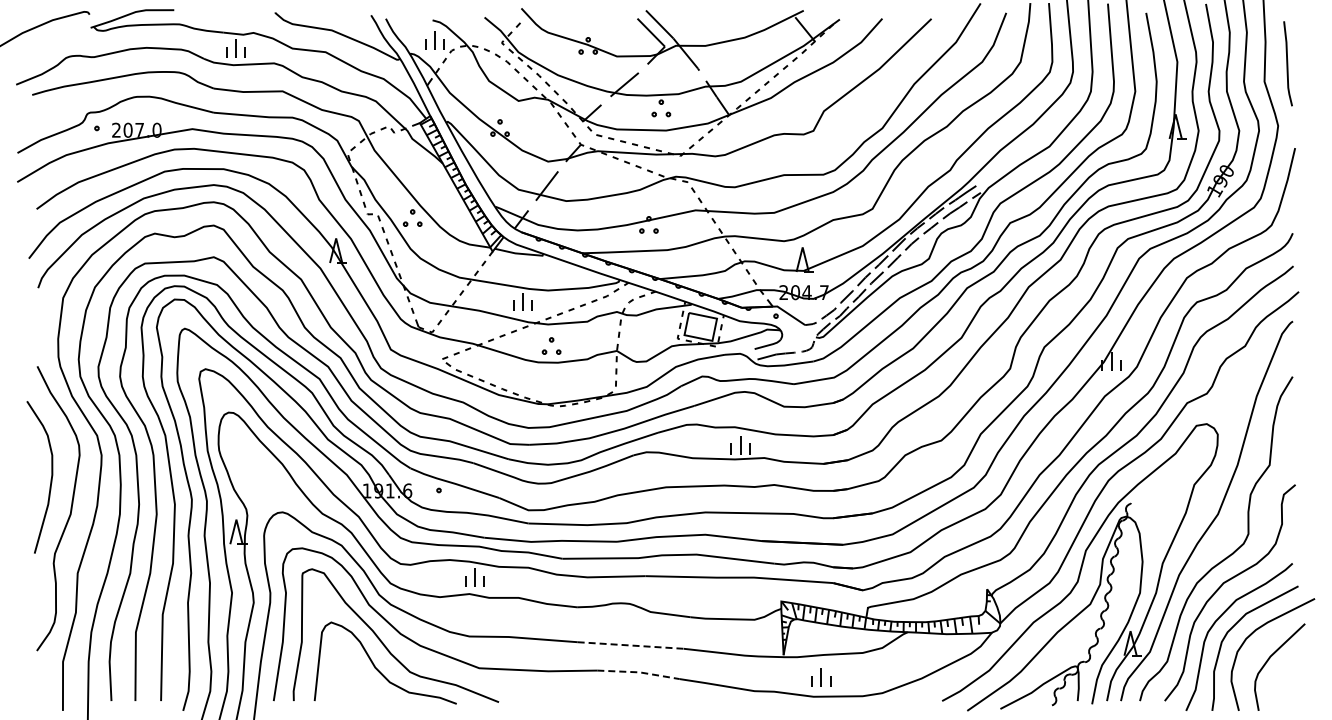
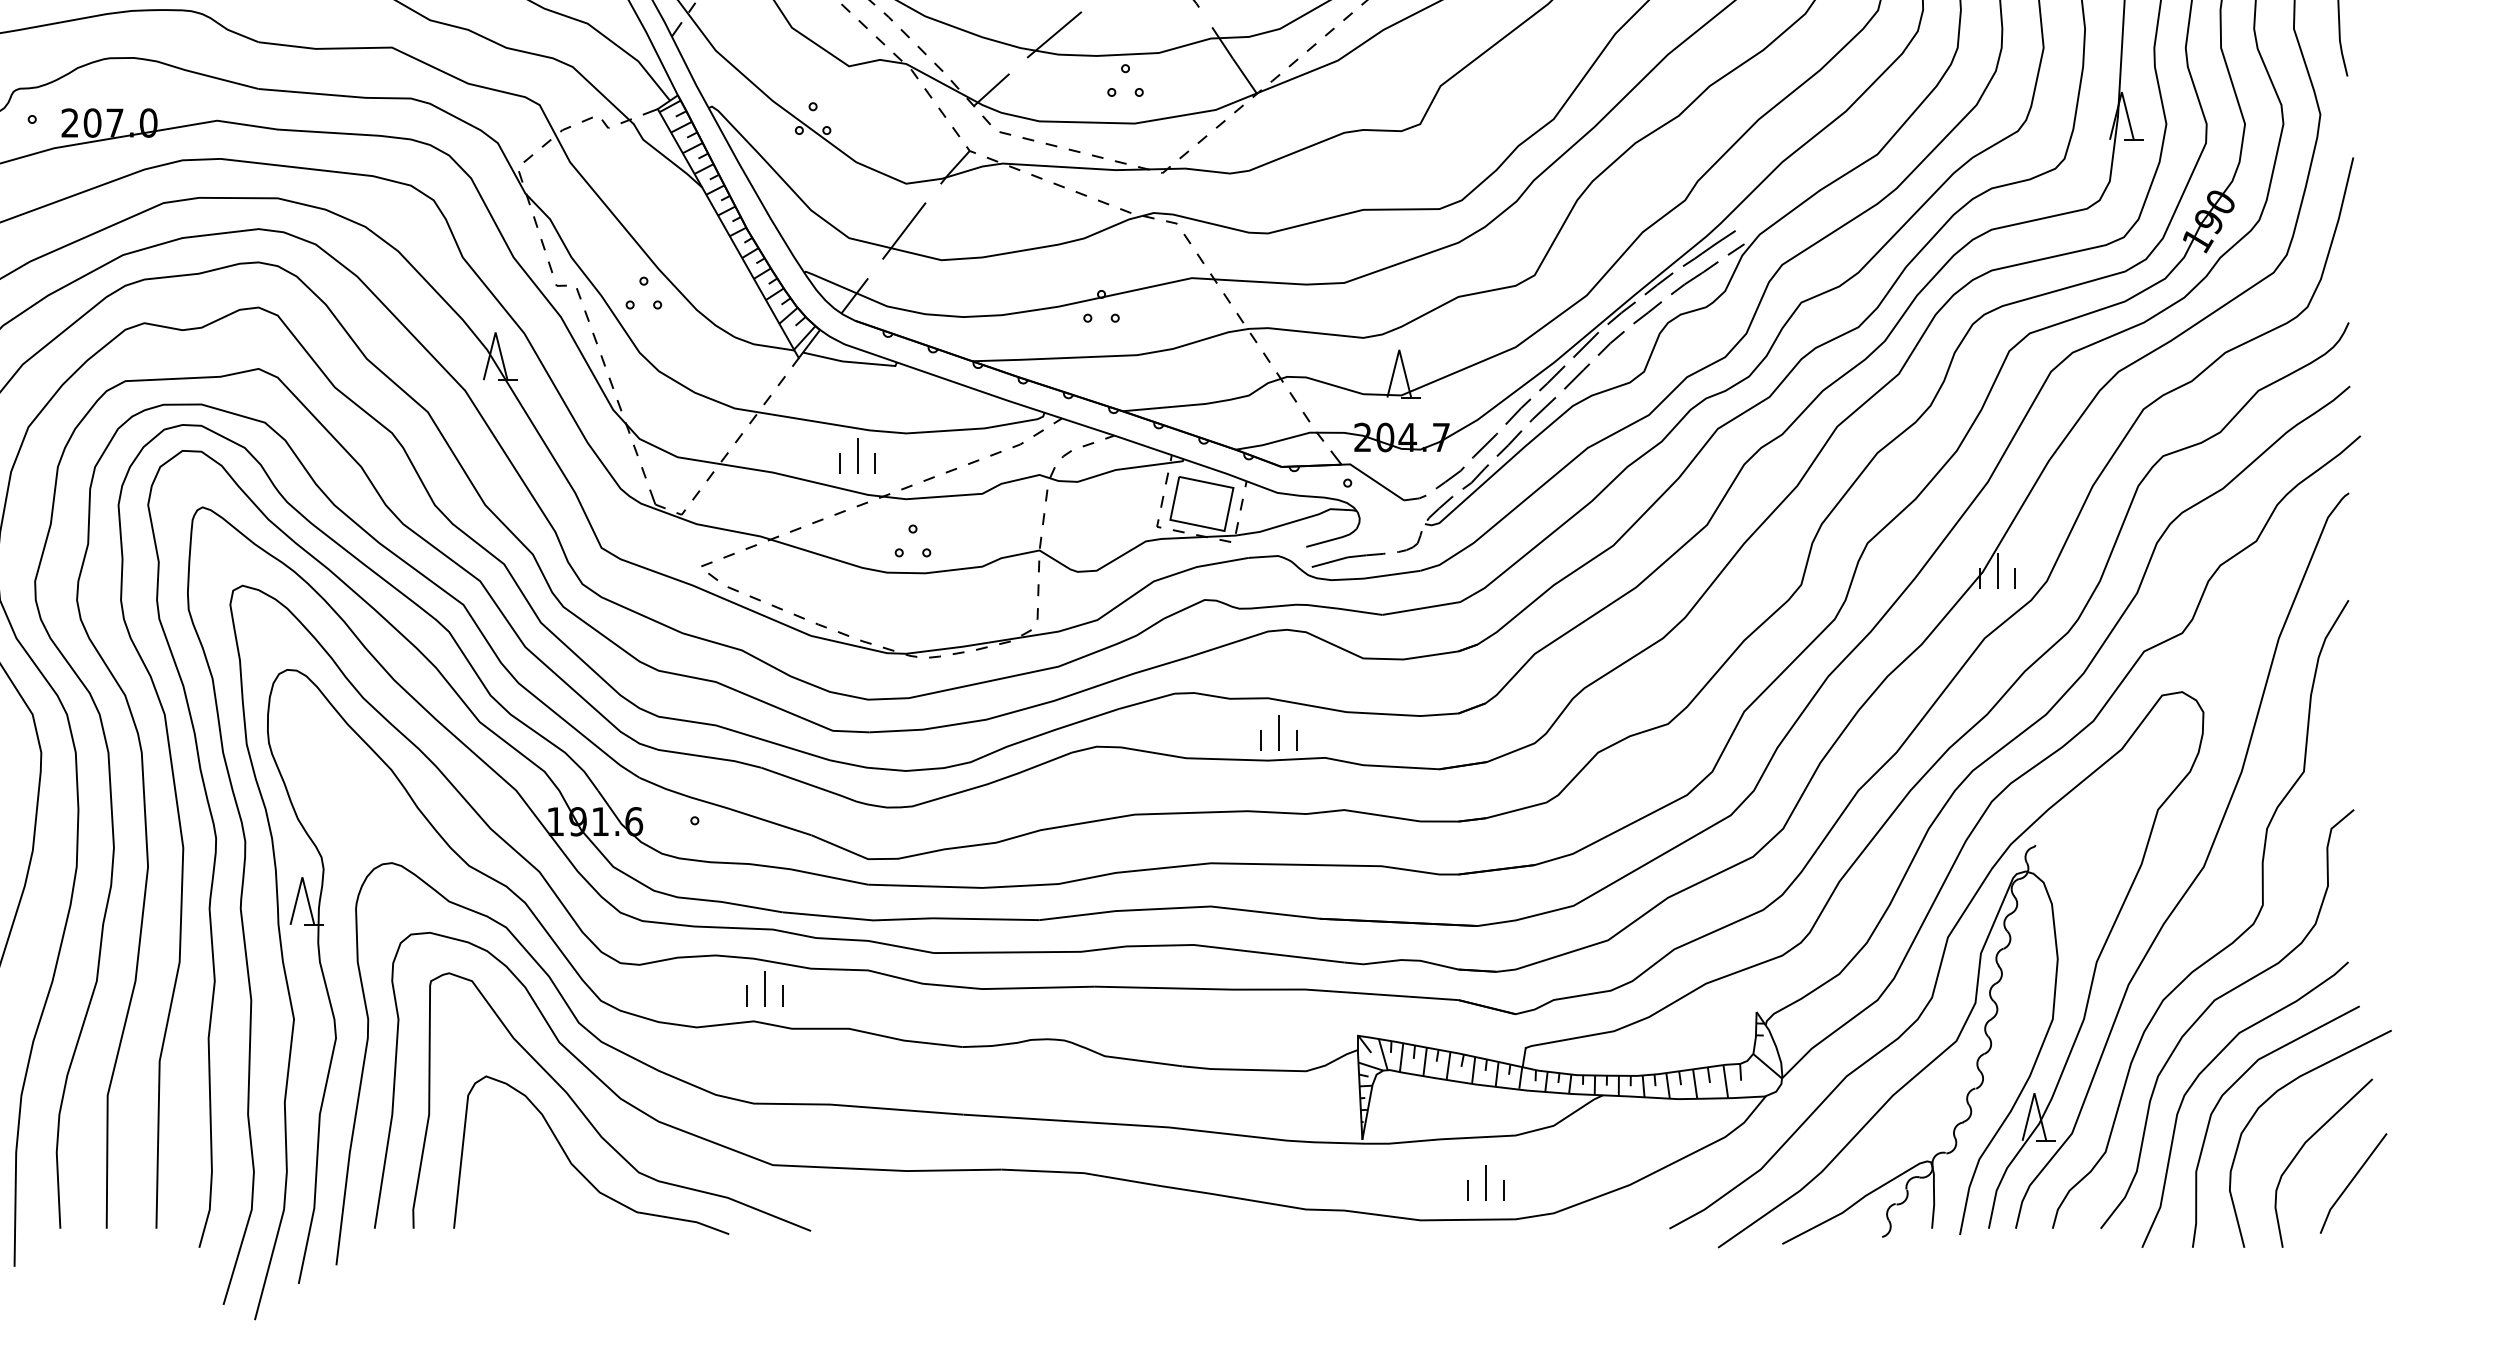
line: (631, 645) -> (1067, 1121), dashed -> solid
line: (639, 672) -> (1083, 1173), dashed -> solid
part: (821, 677) -> (1486, 1183), moved
line: (1294, 677) -> (2351, 1183), added

